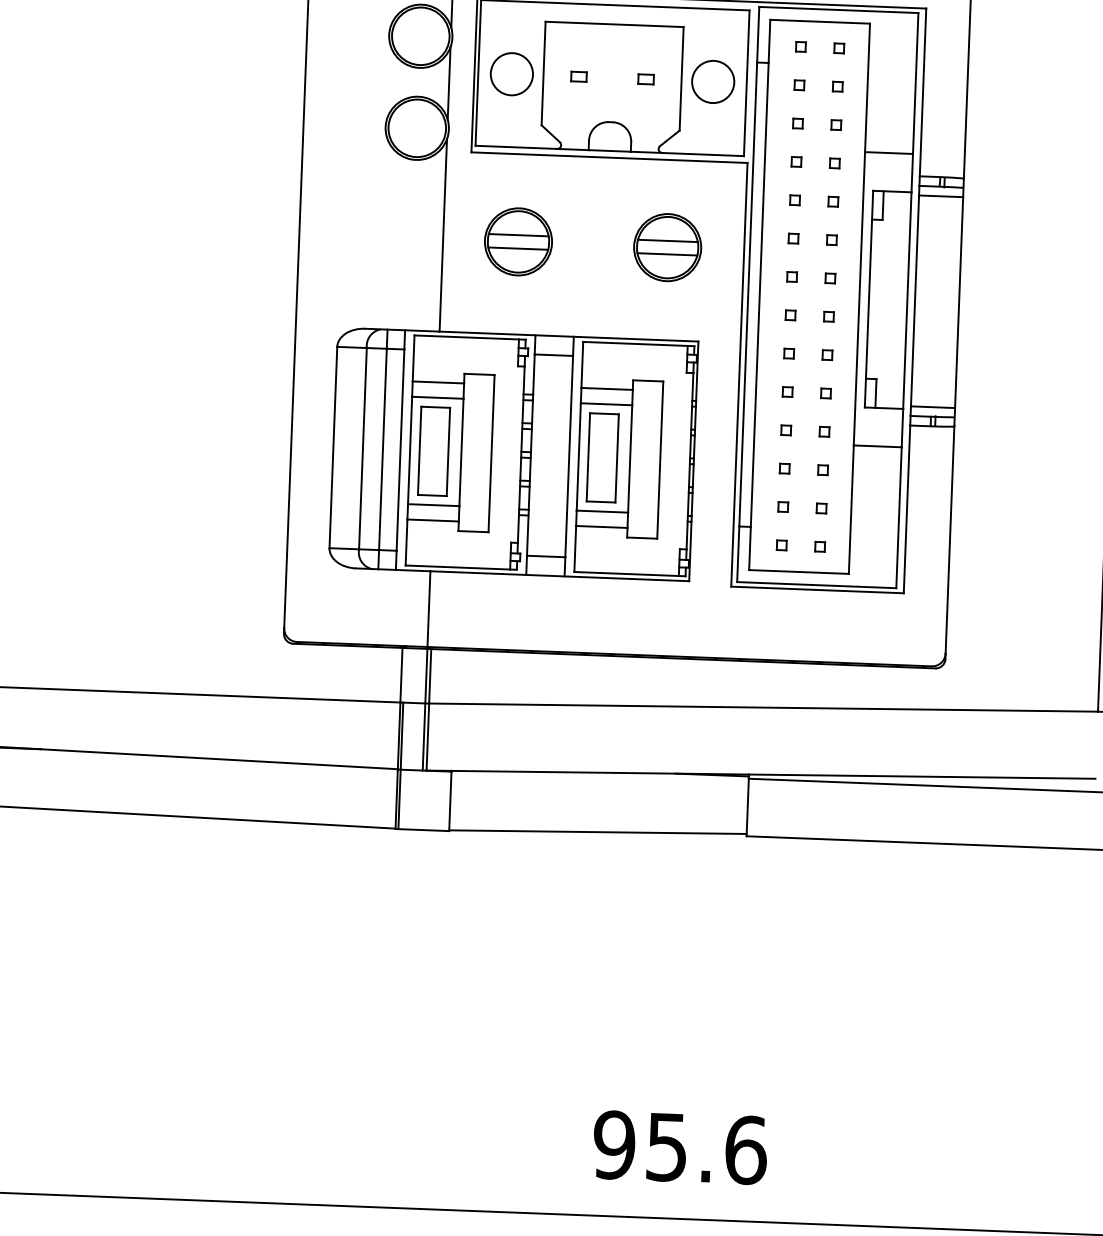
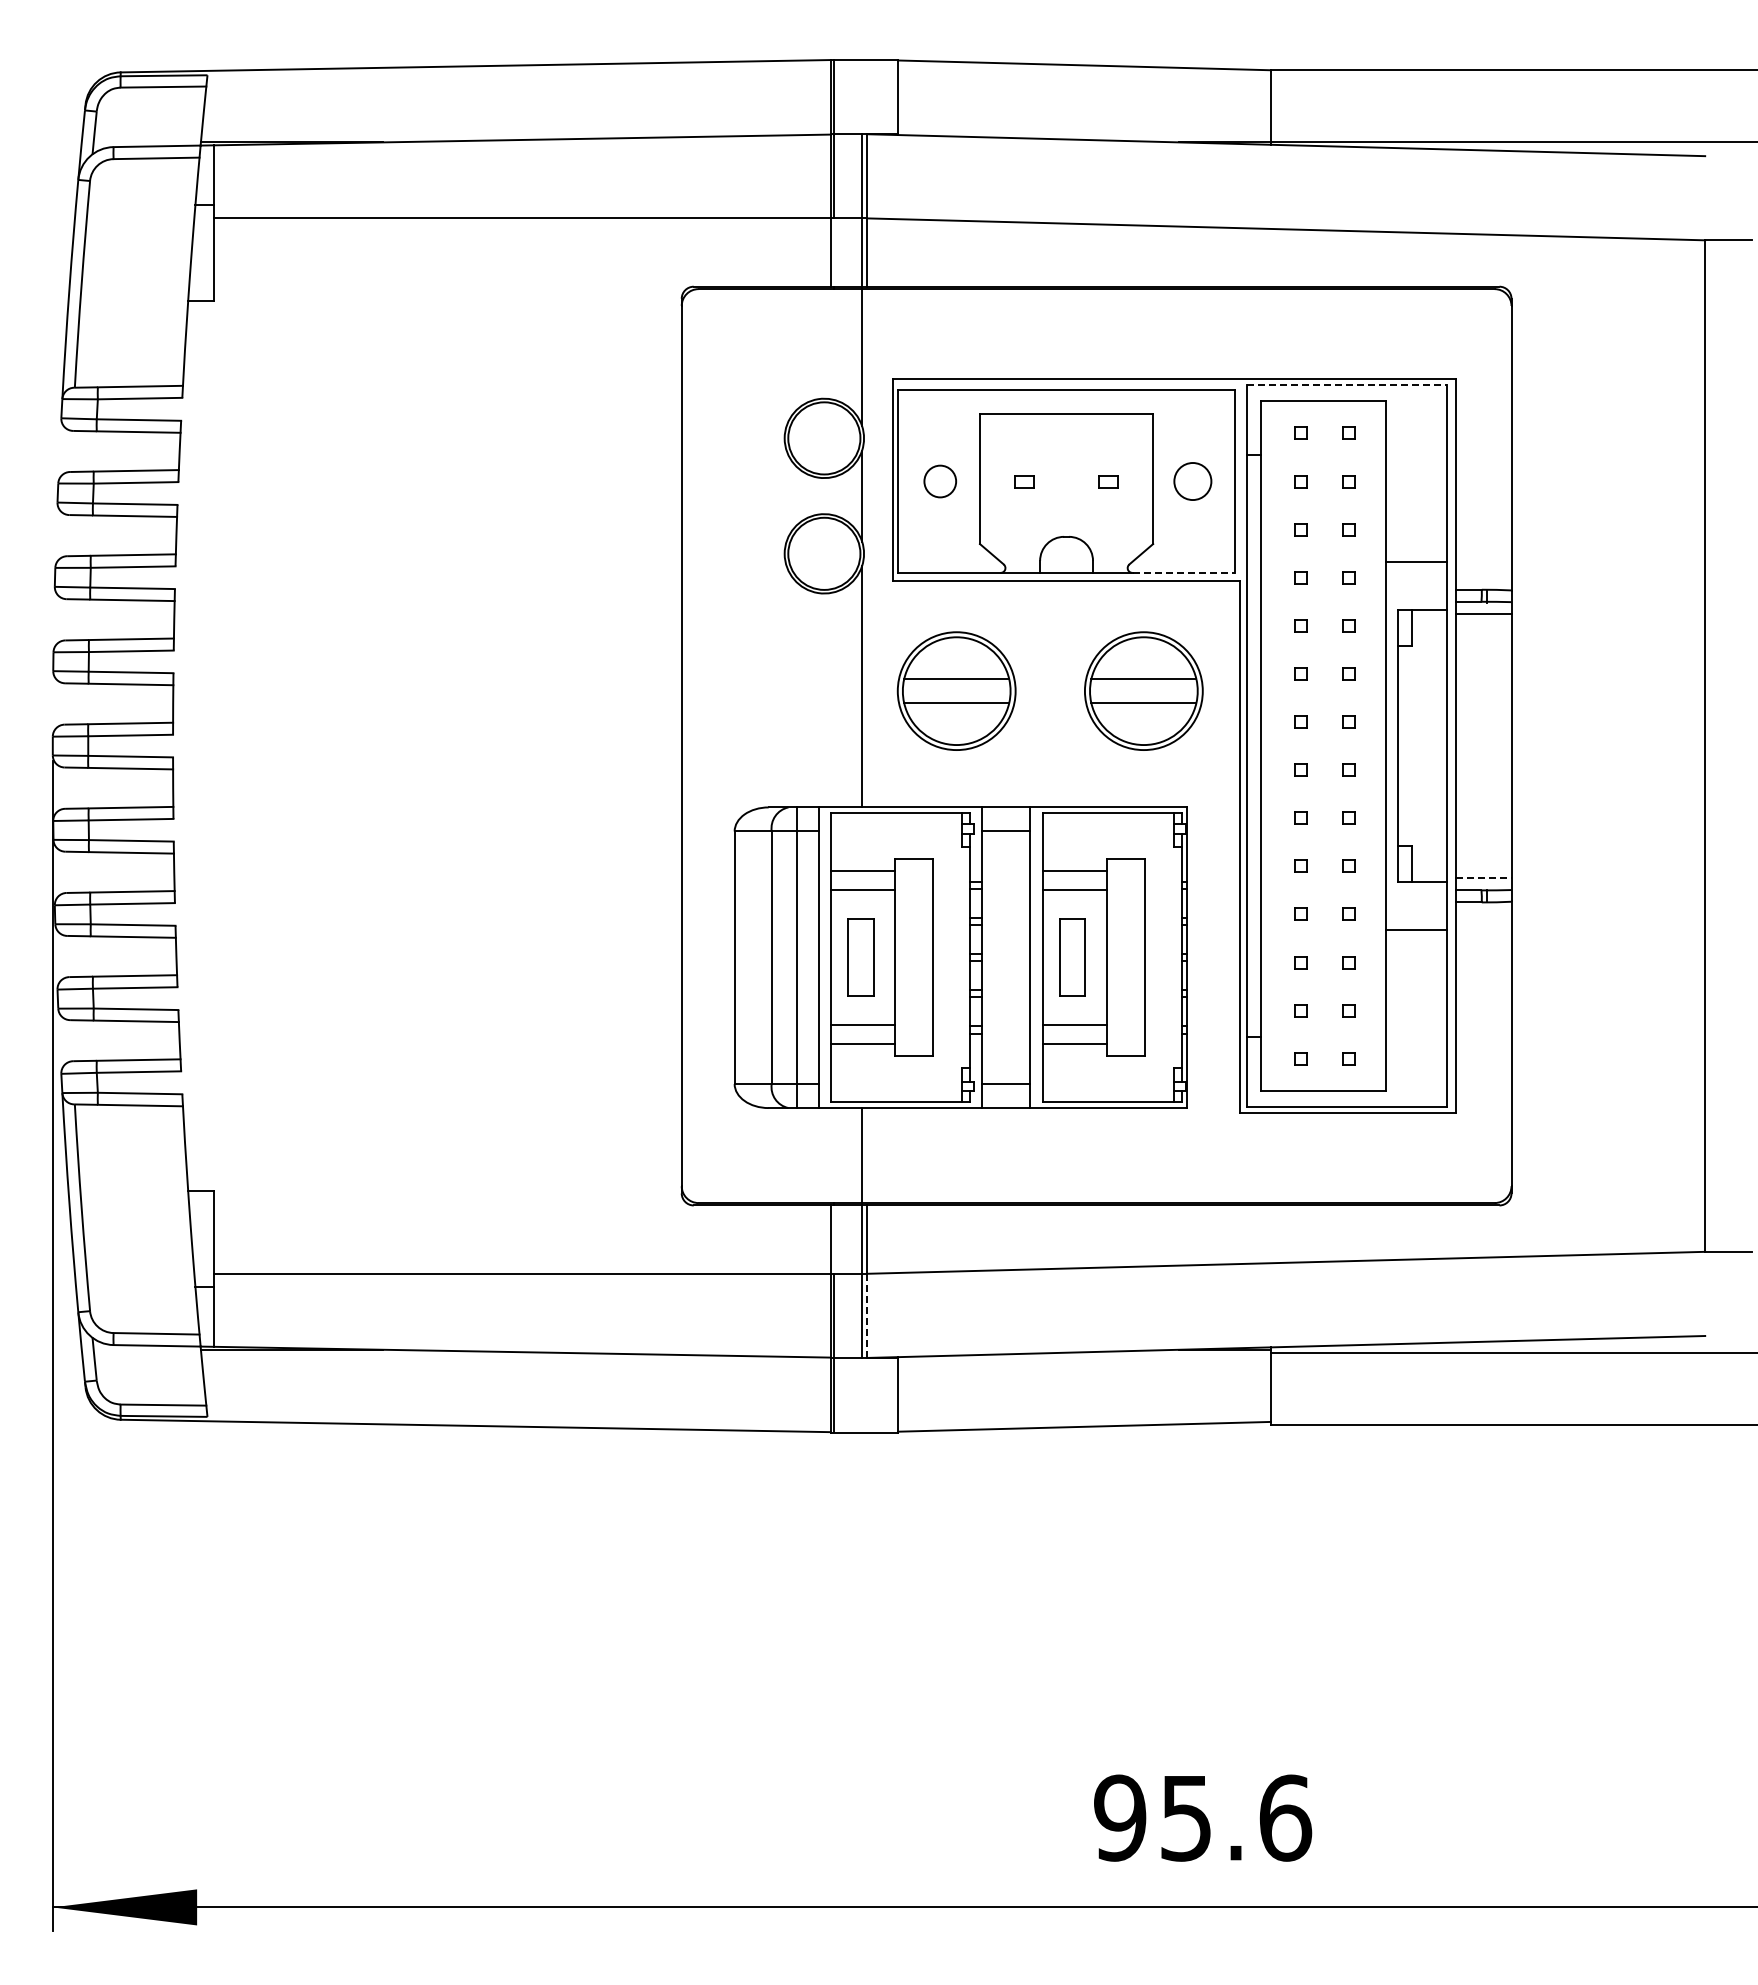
line: (838, 10) -> (1346, 385), solid -> dashed
circle: (511, 74) -> (939, 481), size x0.6
circle: (712, 81) -> (1192, 481), size x0.7
line: (703, 154) -> (1184, 572), solid -> dashed
part: (518, 242) -> (956, 691), size x1.4
part: (667, 247) -> (1143, 691), size x1.4
line: (932, 407) -> (1483, 878), solid -> dashed
part: (433, 451) -> (860, 957), size x0.7
part: (602, 457) -> (1072, 957), size x0.7
line: (427, 737) -> (866, 1316), solid -> dashed

